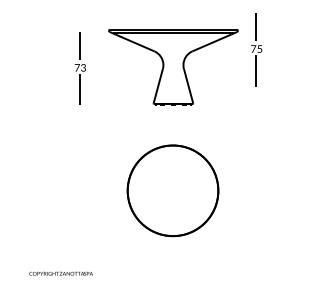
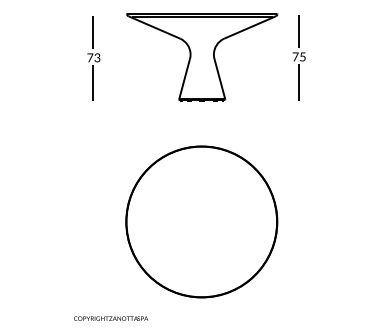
part: (173, 67) -> (202, 57), moved
part: (79, 68) -> (92, 58), moved
part: (172, 190) -> (201, 221), size x1.43
text: (60, 273) -> (110, 318), moved

